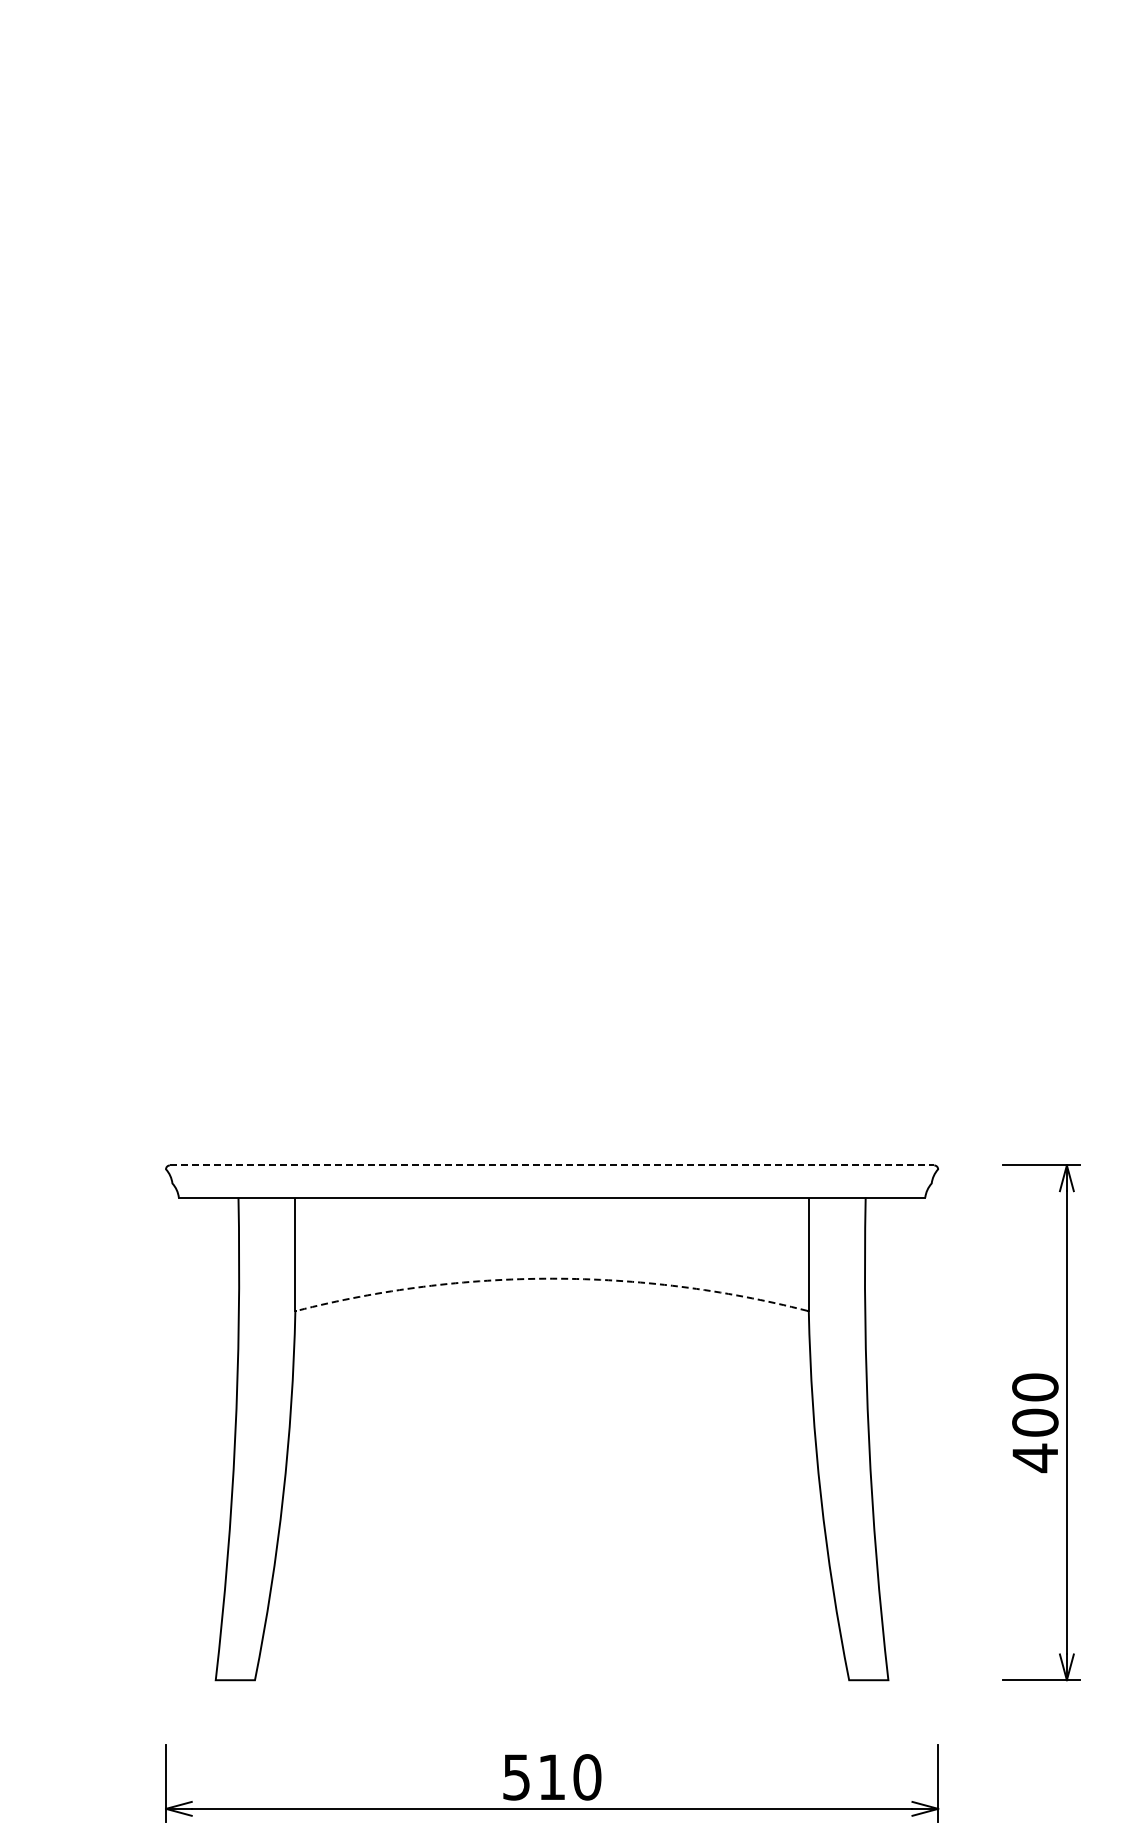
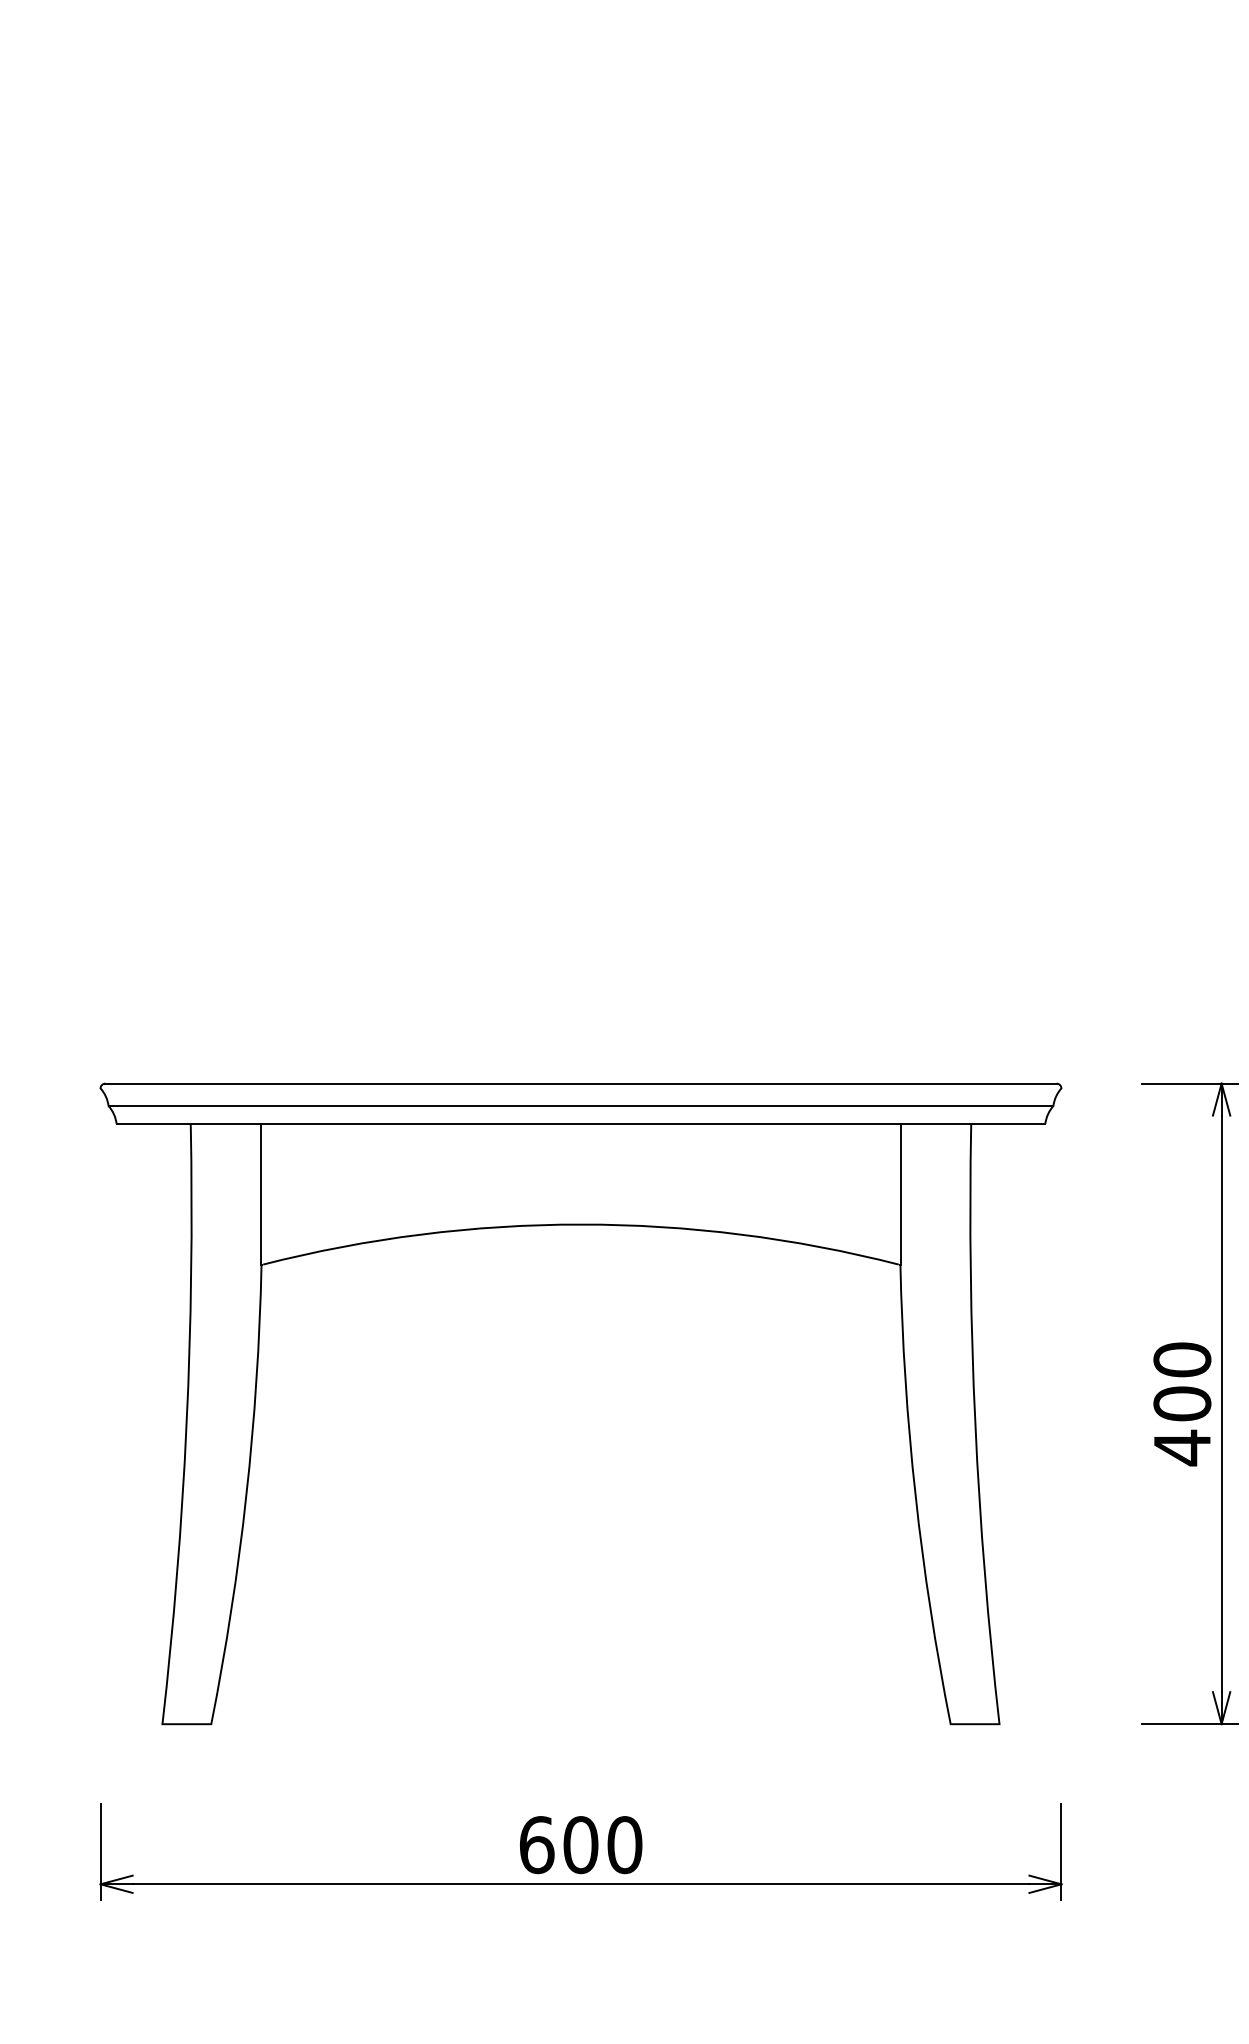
line: (552, 1165) -> (581, 1083), dashed -> solid
line: (551, 1183) -> (580, 1106), added
arc: (552, 1278) -> (581, 1224), dashed -> solid
text: (534, 1777) -> (559, 1845), 510 -> 600

